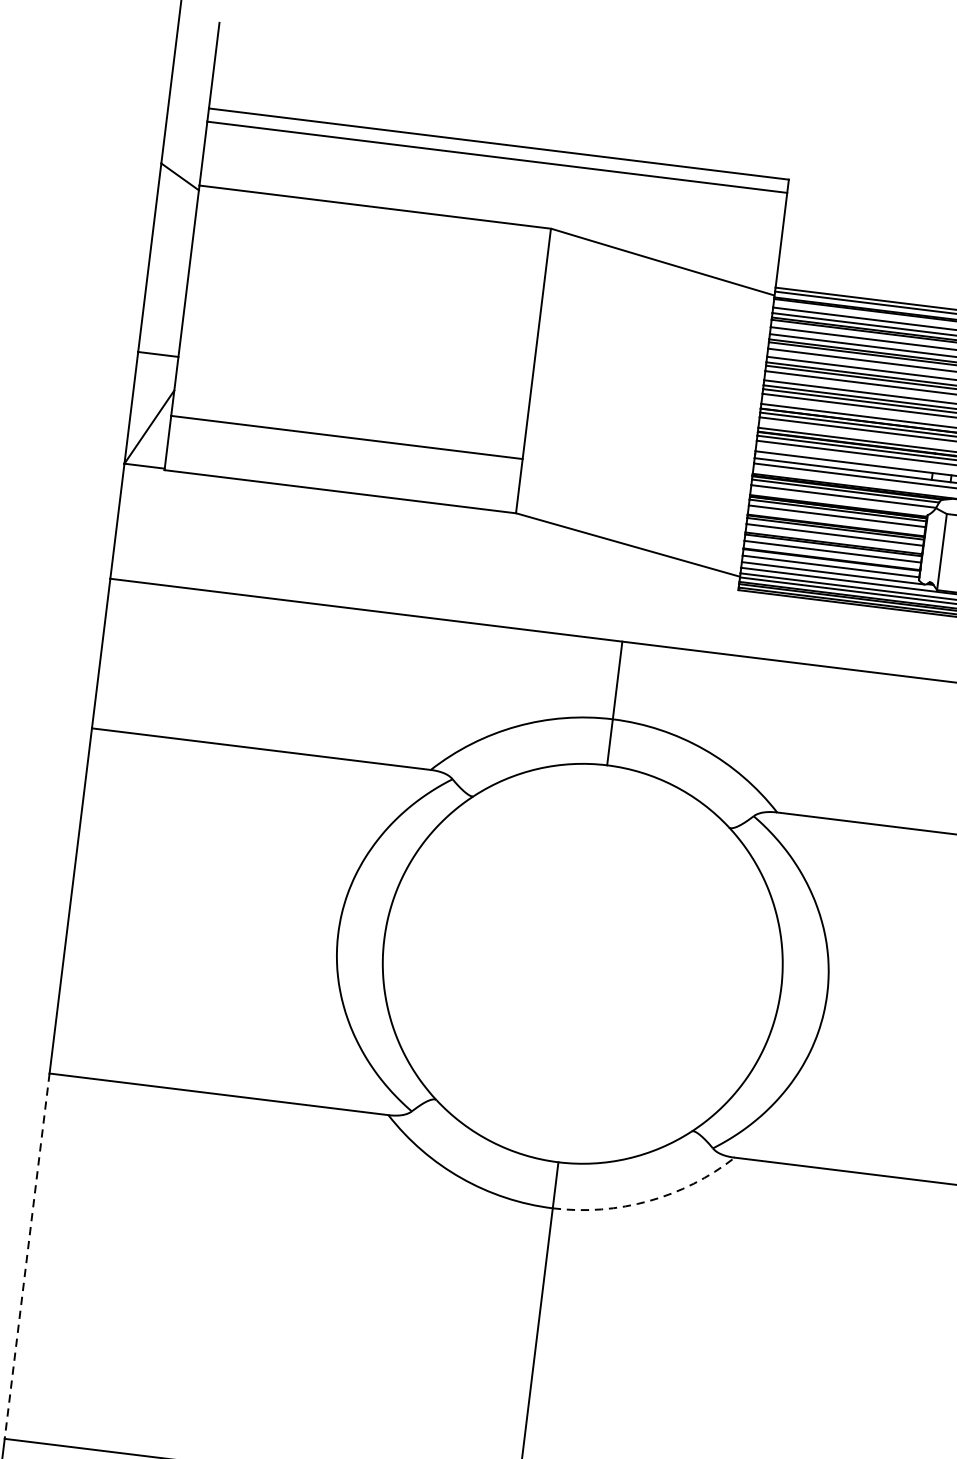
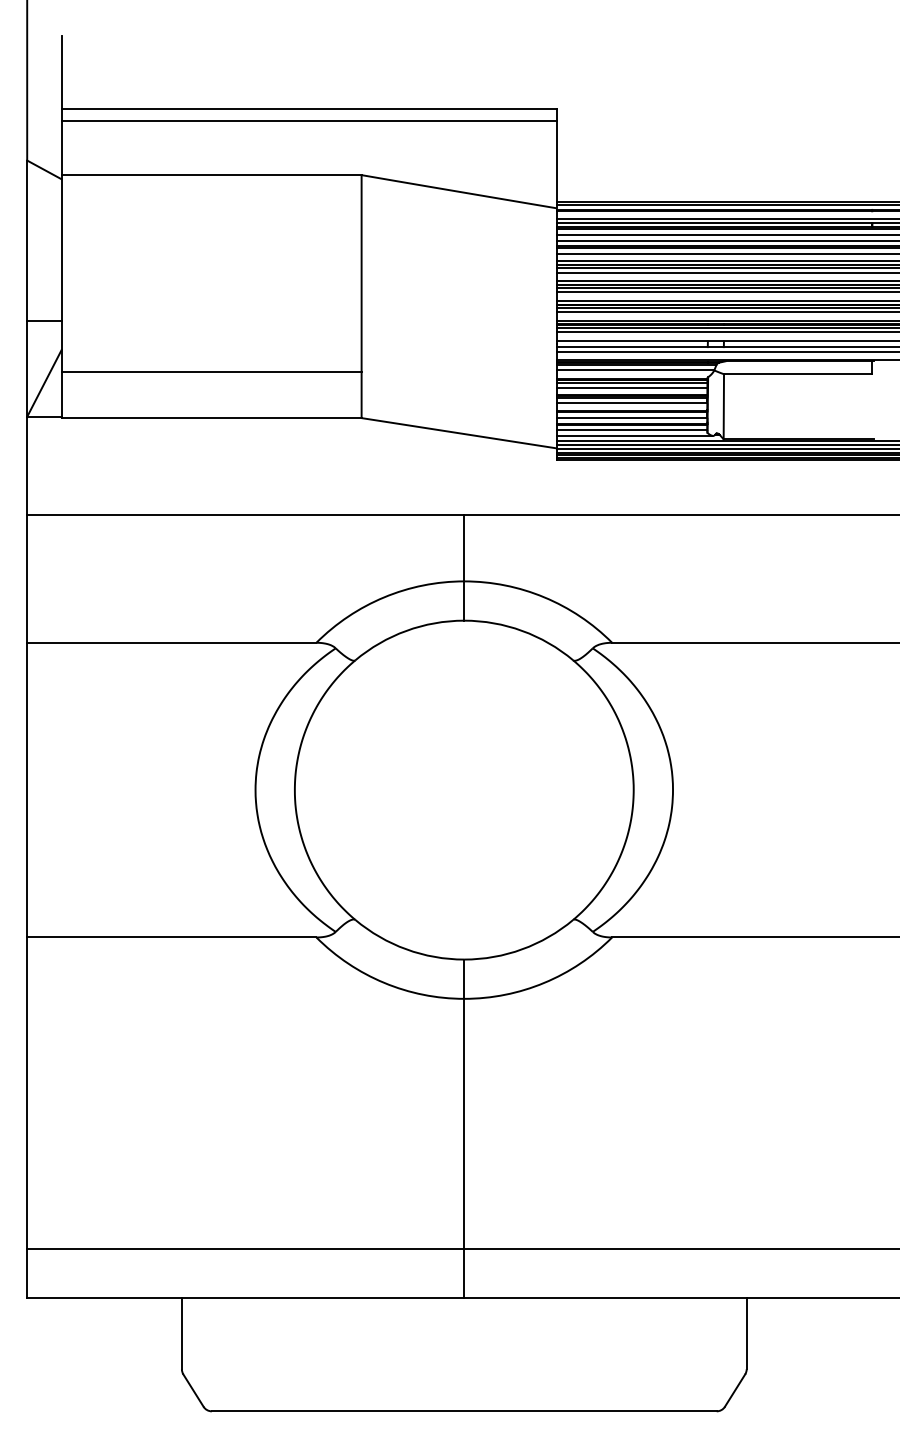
arc: (649, 1200) -> (544, 982), dashed -> solid
line: (27, 1256) -> (27, 1093), dashed -> solid

